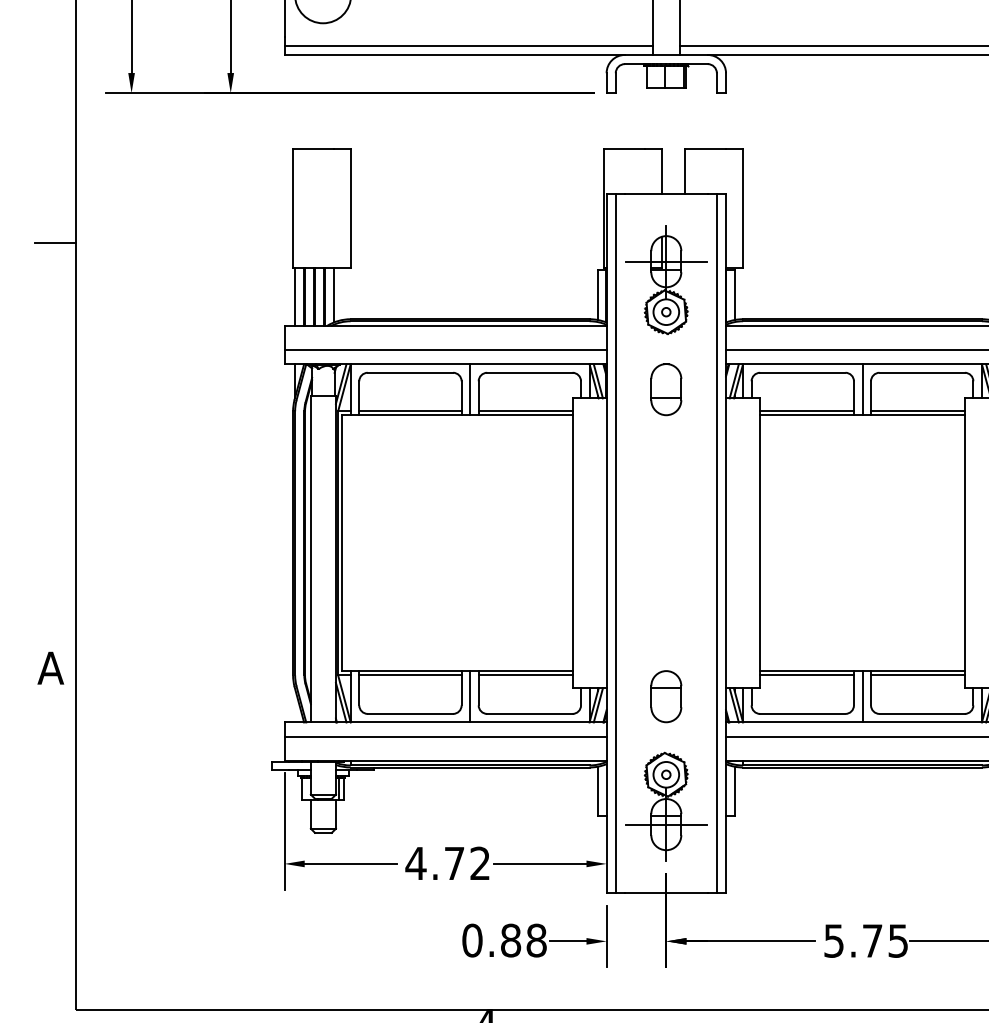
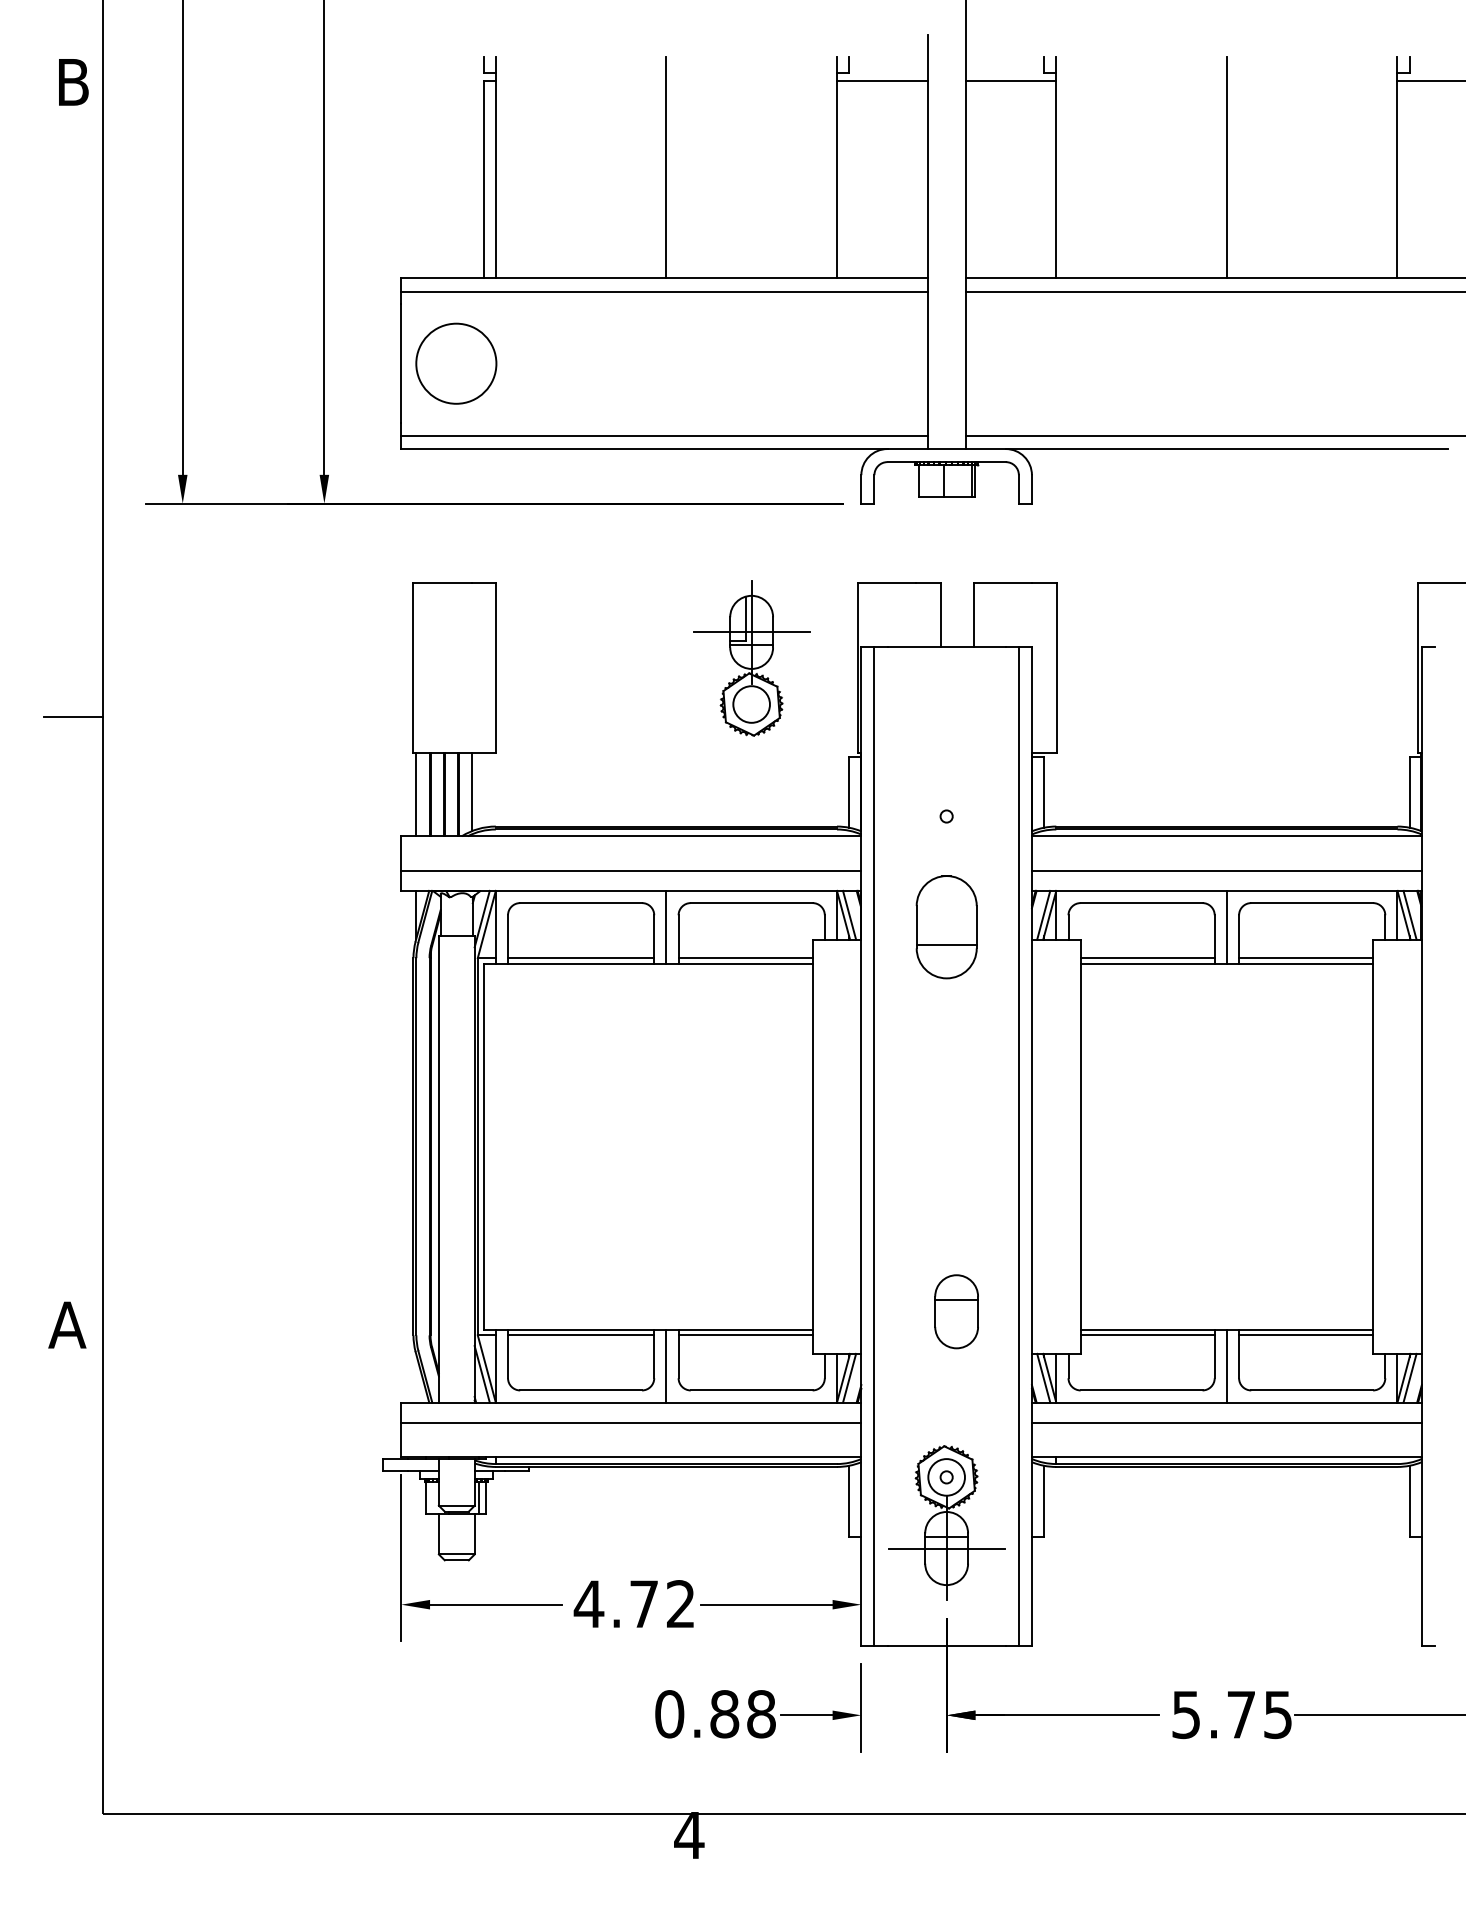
part: (666, 279) -> (751, 658), moved
part: (666, 389) -> (946, 926), size x1.4
part: (666, 696) -> (956, 1311), moved

